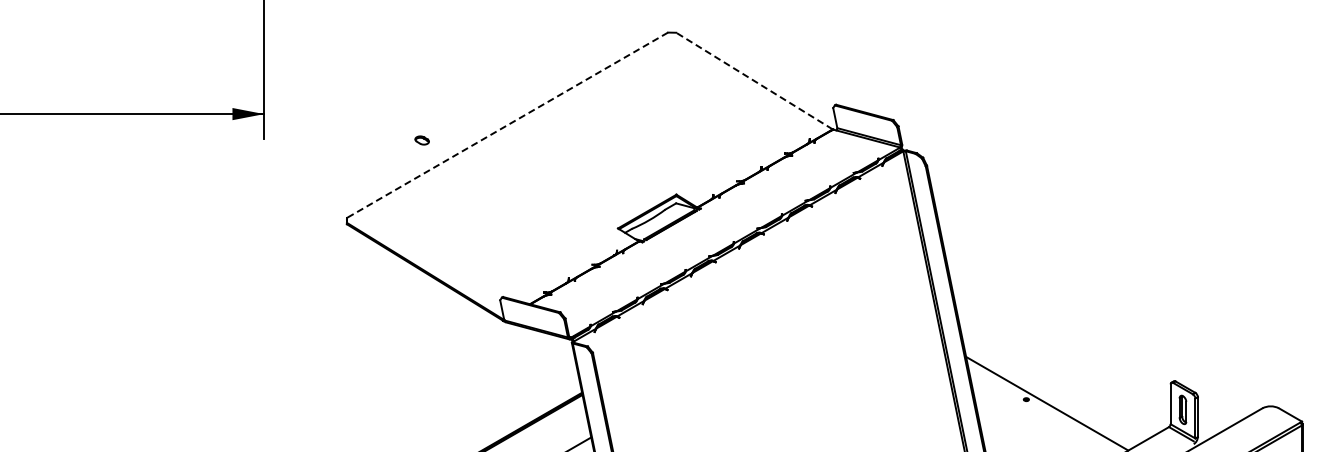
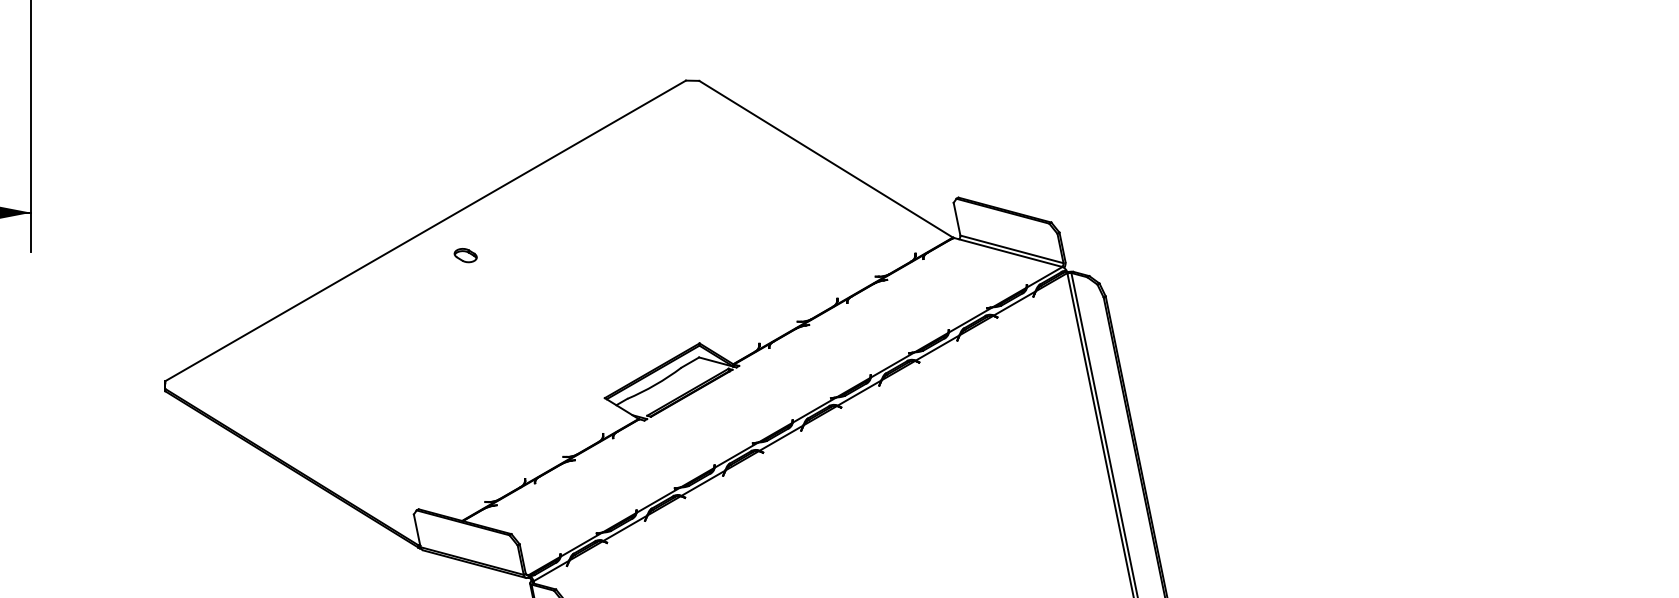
line: (754, 81) -> (826, 159), dashed -> solid
line: (507, 125) -> (425, 231), dashed -> solid
part: (421, 140) -> (464, 255), moved

